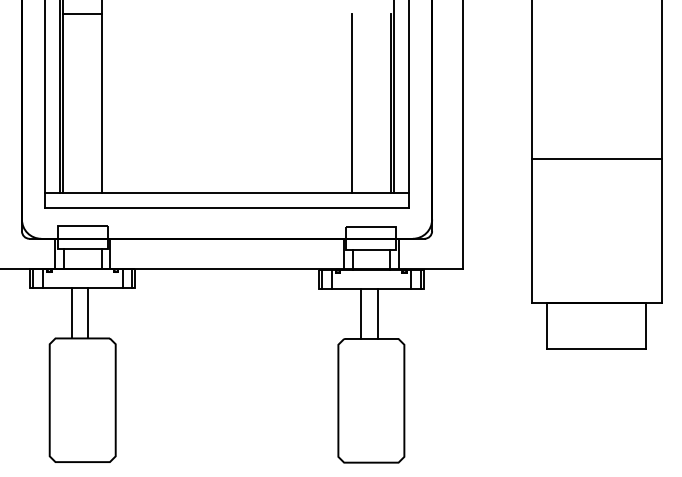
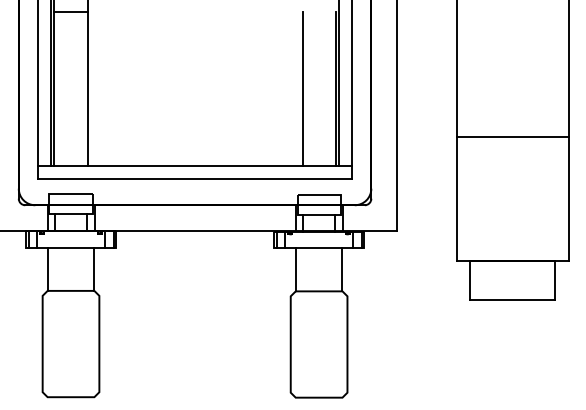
line: (72, 313) -> (48, 269), moved
line: (88, 313) -> (94, 269), moved
line: (361, 313) -> (296, 269), moved
line: (377, 313) -> (341, 269), moved

